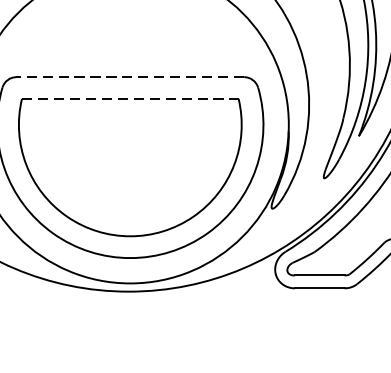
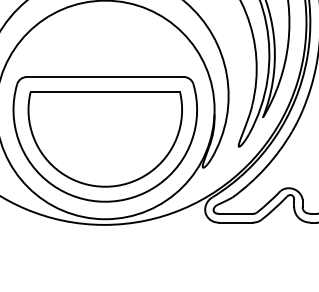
line: (129, 77) -> (104, 77), dashed -> solid
line: (130, 99) -> (105, 92), dashed -> solid

